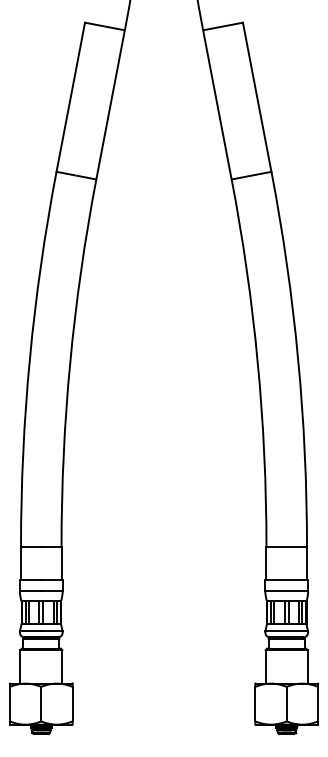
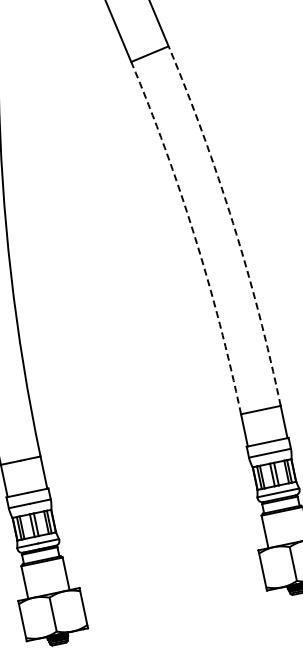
arc: (298, 358) -> (233, 223), solid -> dashed
arc: (257, 362) -> (194, 235), solid -> dashed

